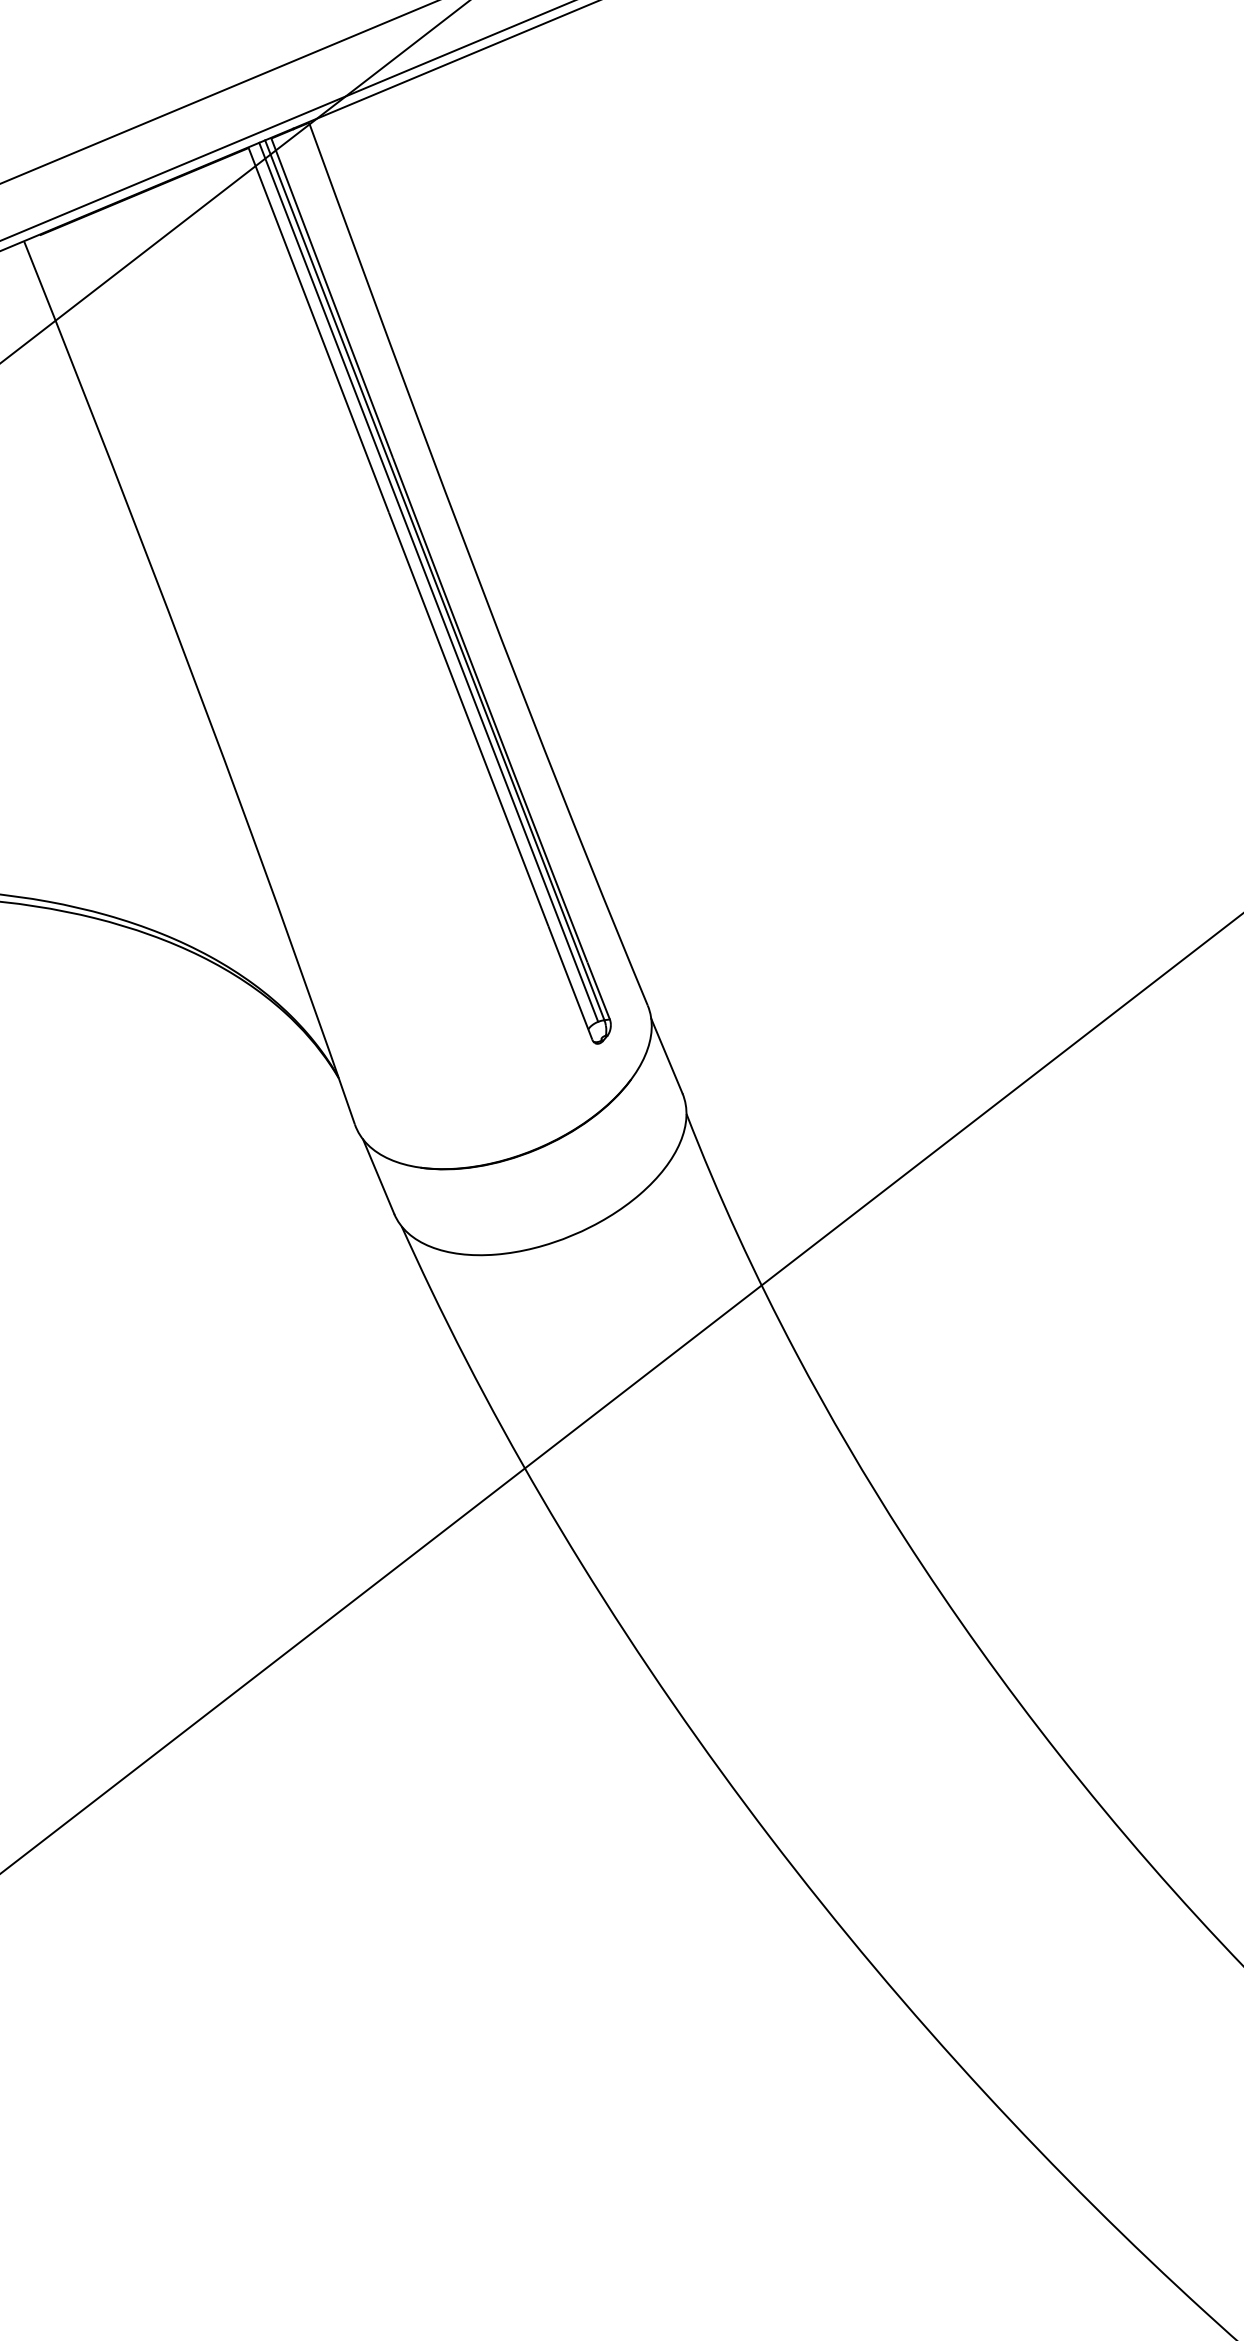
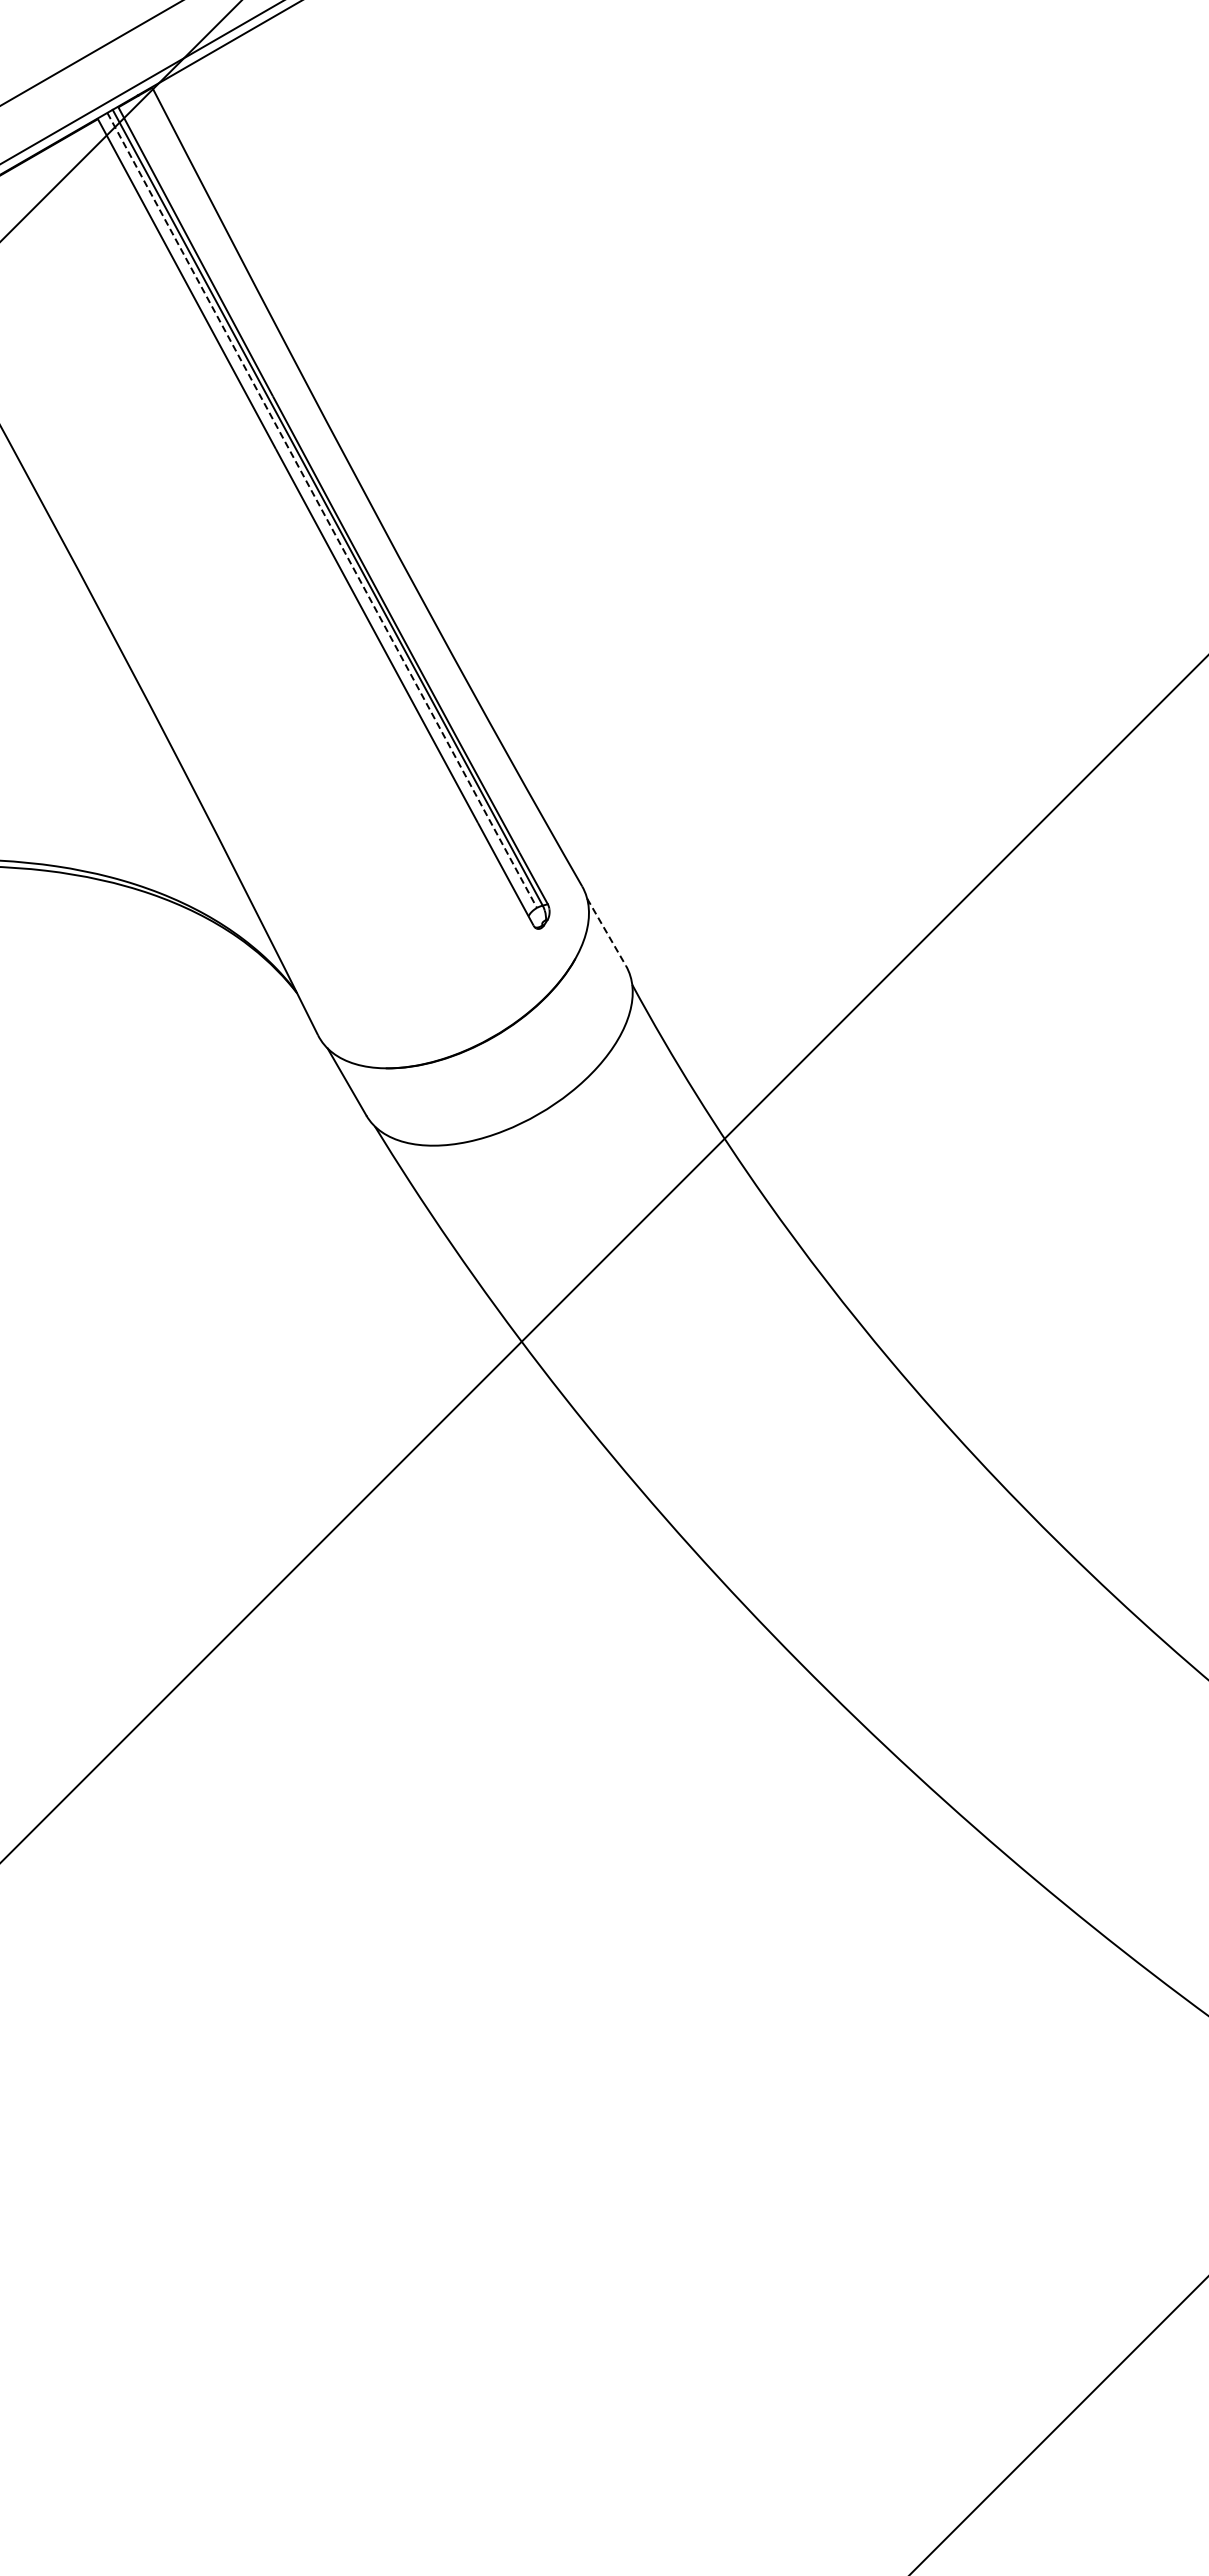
line: (429, 582) -> (322, 510), solid -> dashed
line: (666, 1056) -> (606, 932), solid -> dashed

